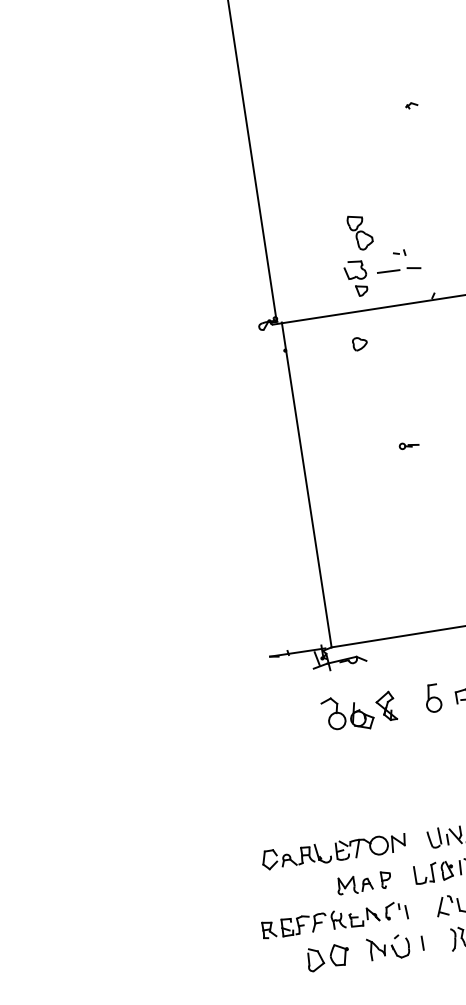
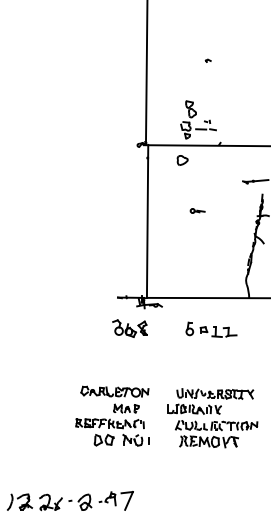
part: (410, 105) -> (207, 60), moved
part: (359, 343) -> (182, 160), size x1.6
part: (408, 444) -> (197, 210), size x1.6
part: (358, 711) -> (129, 328), moved
part: (337, 902) -> (112, 415), moved

